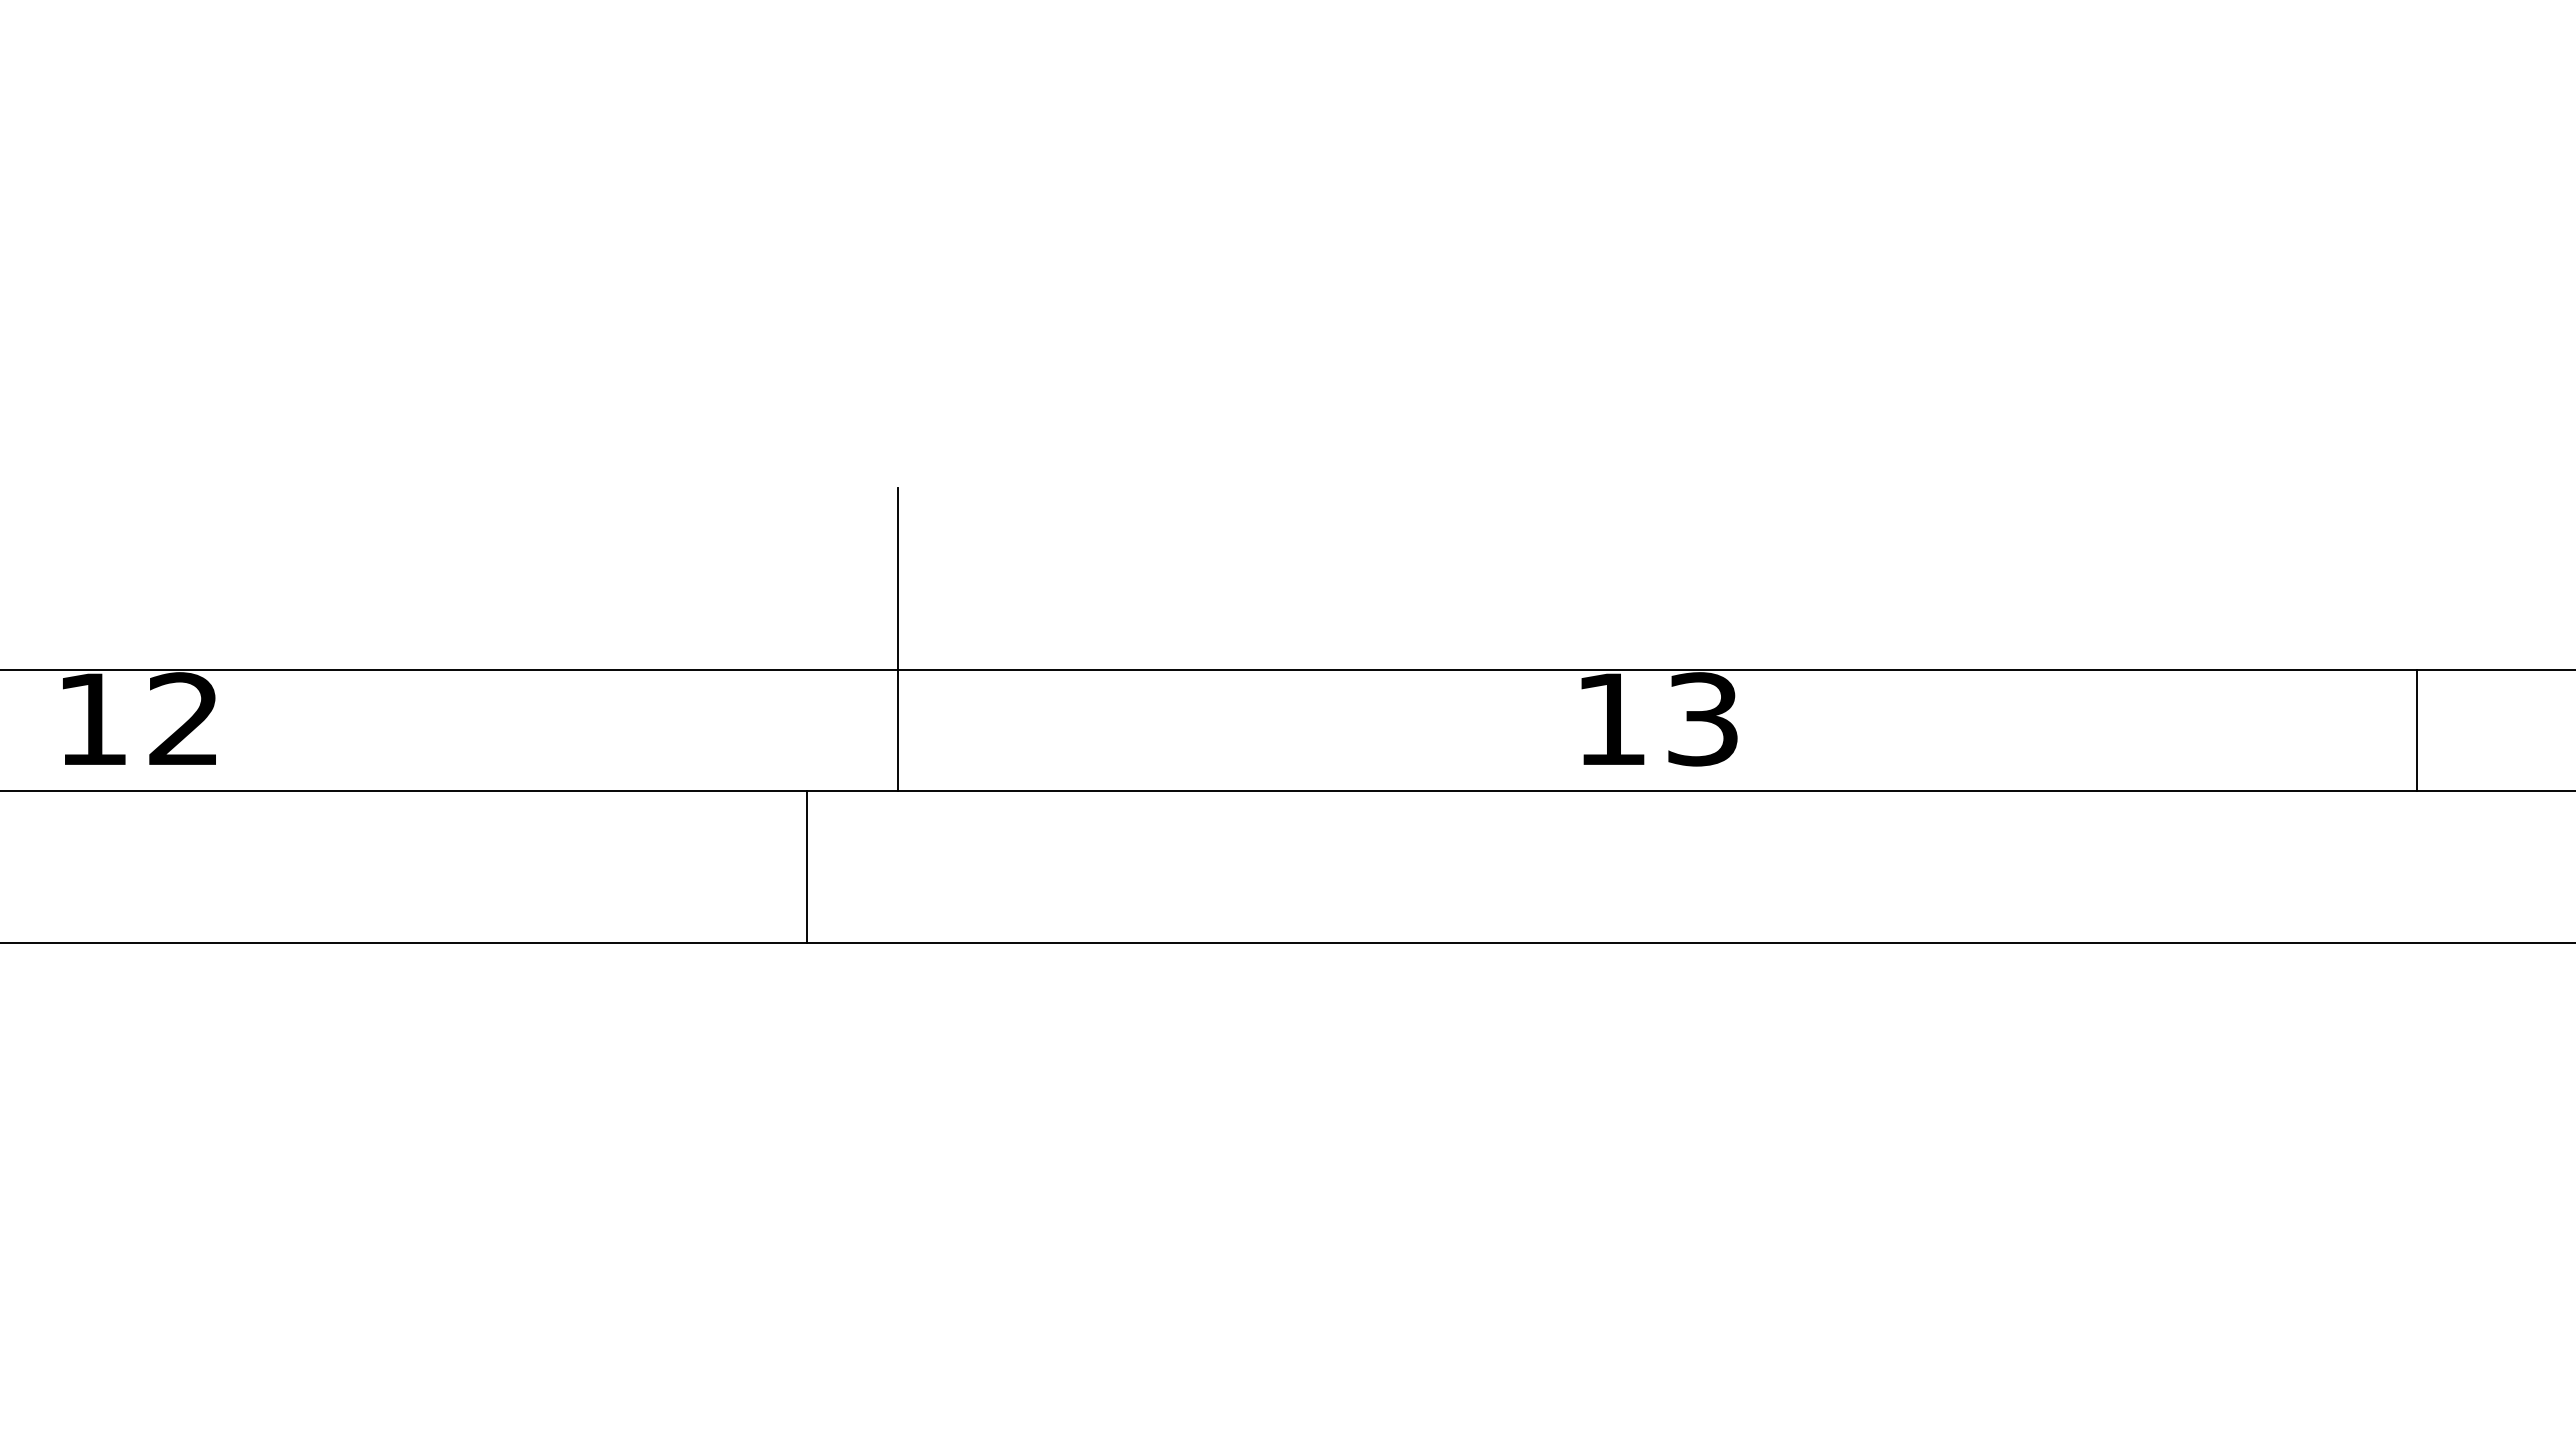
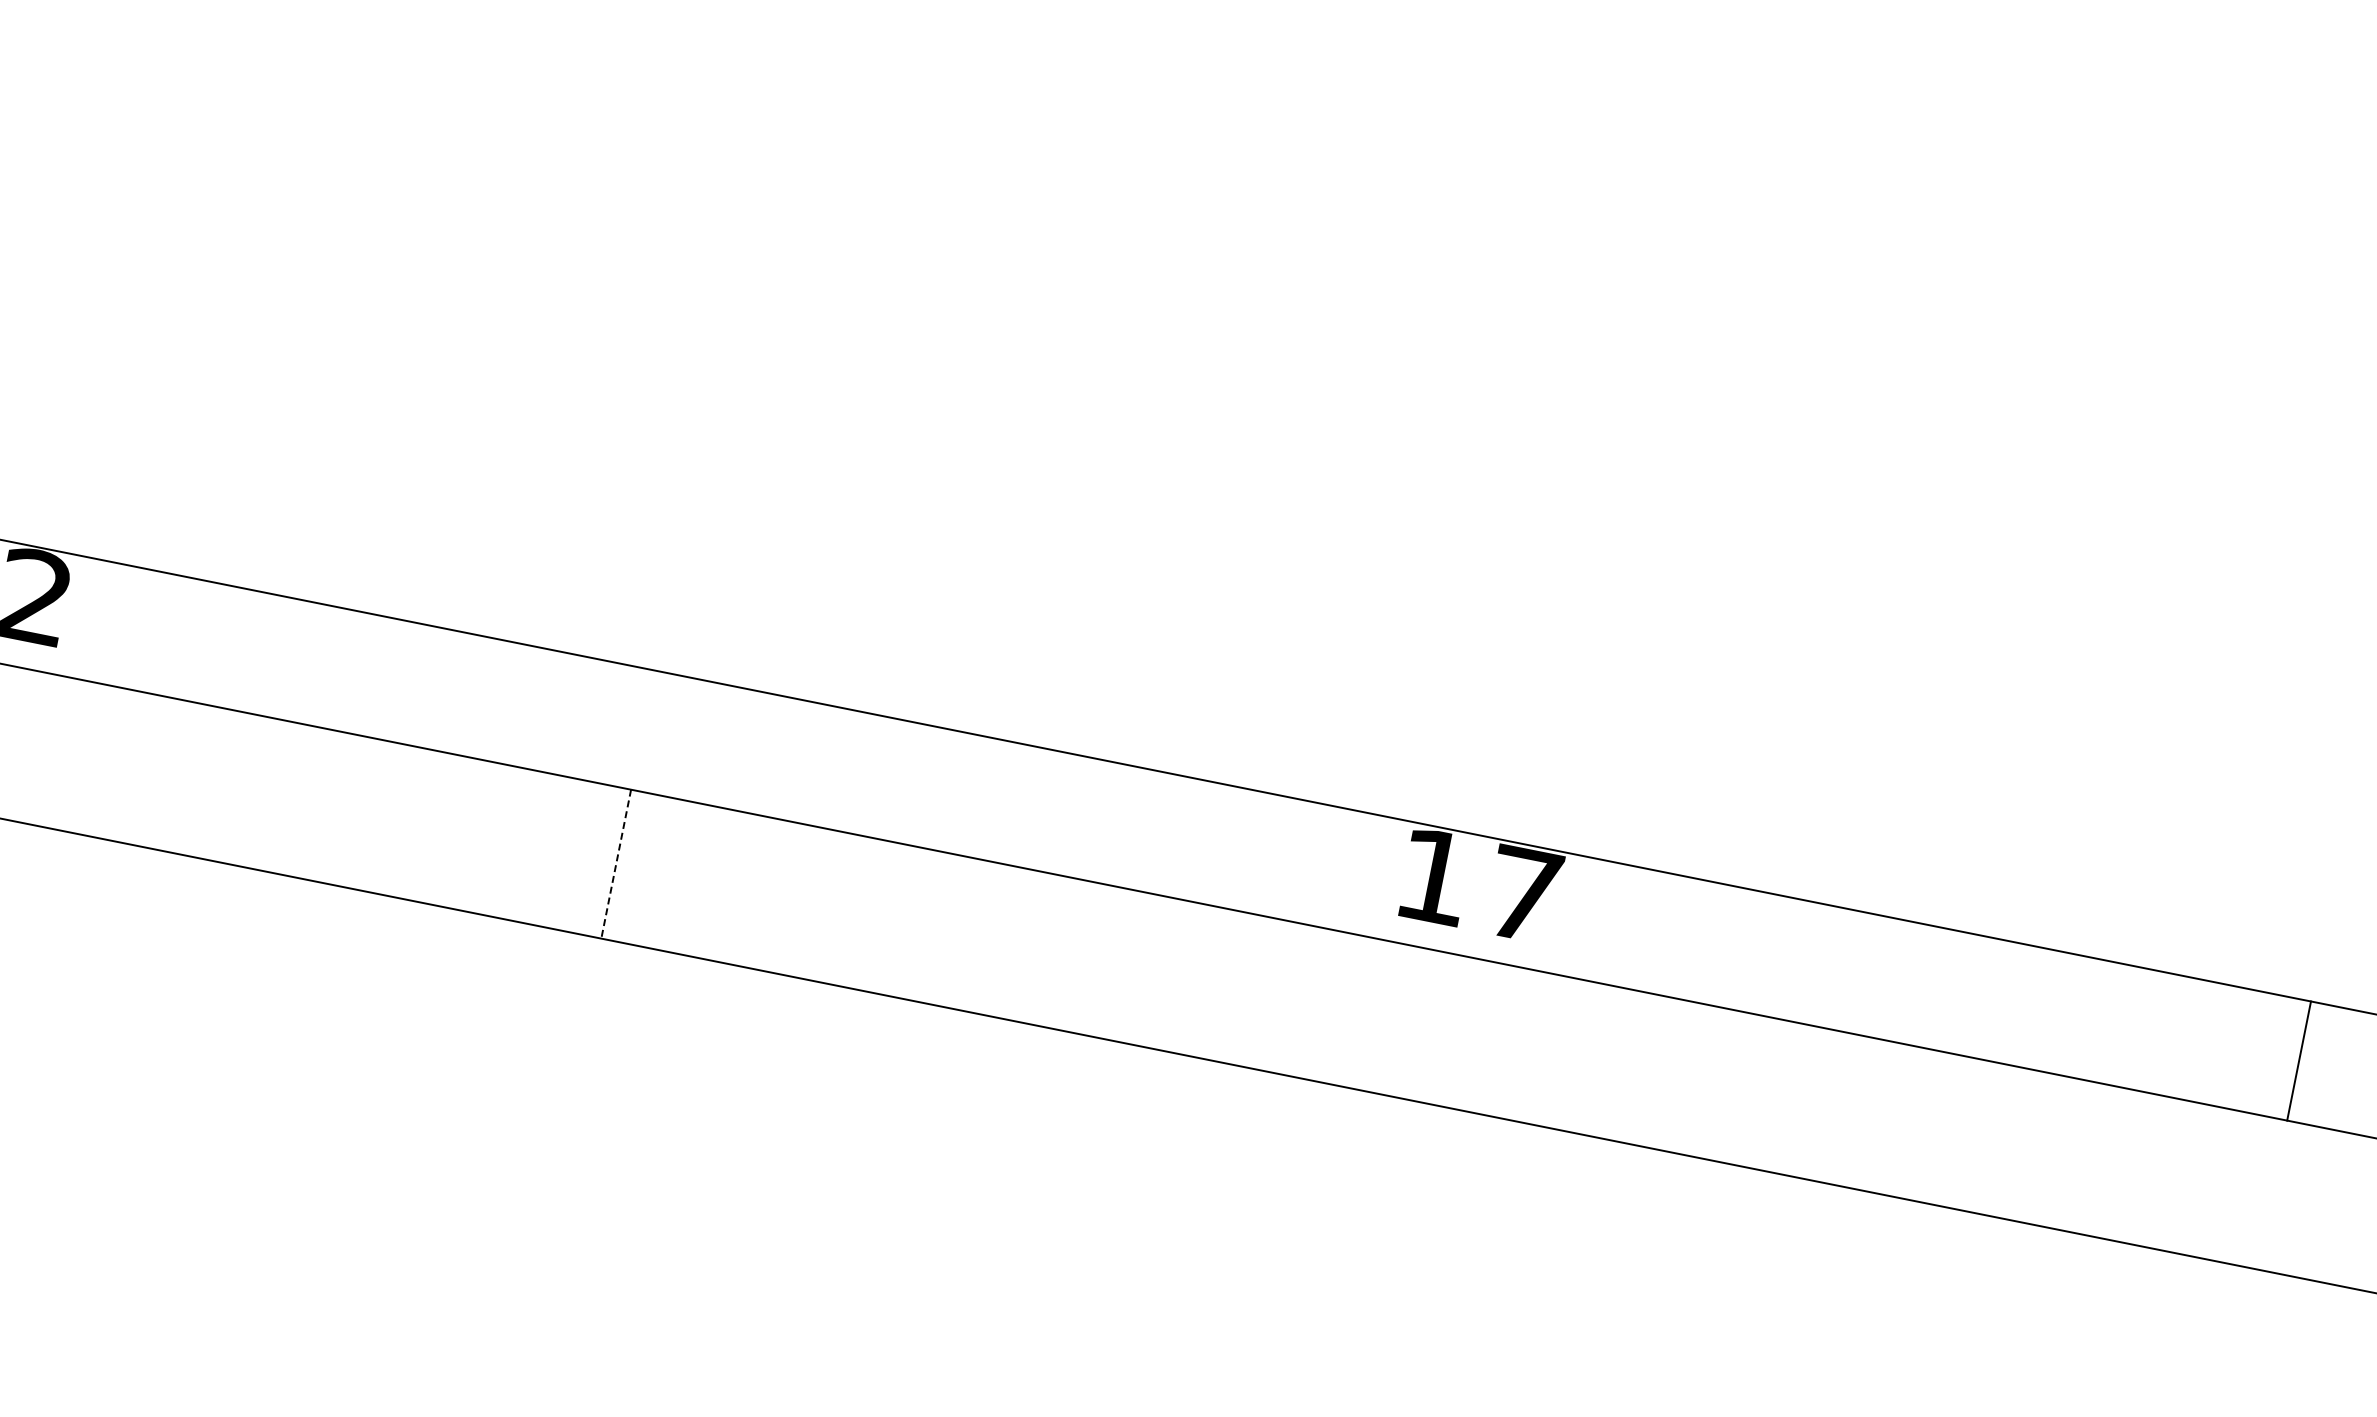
line: (898, 639) -> (750, 658), removed
text: (1702, 719) -> (1523, 894), 13 -> 17
line: (2416, 730) -> (2298, 1060), moved
line: (807, 867) -> (616, 864), solid -> dashed

